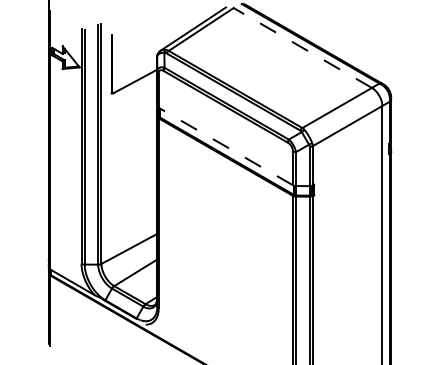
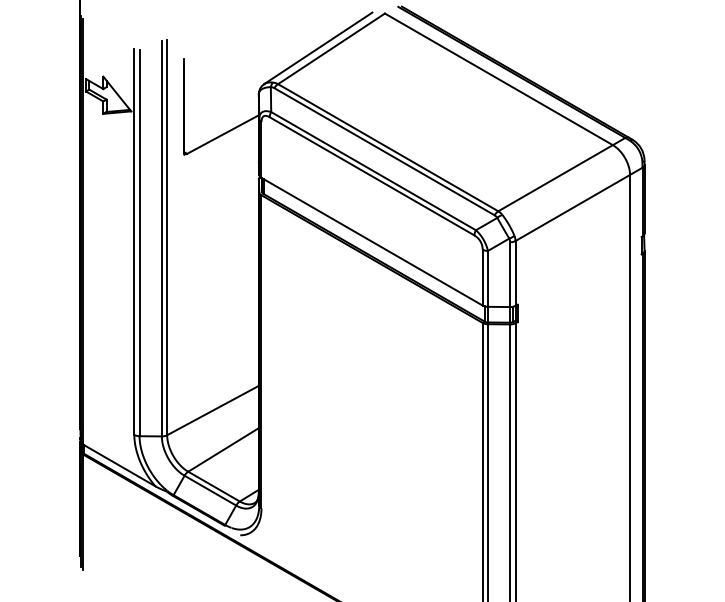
line: (302, 48) -> (498, 80), dashed -> solid
line: (225, 146) -> (371, 241), dashed -> solid

